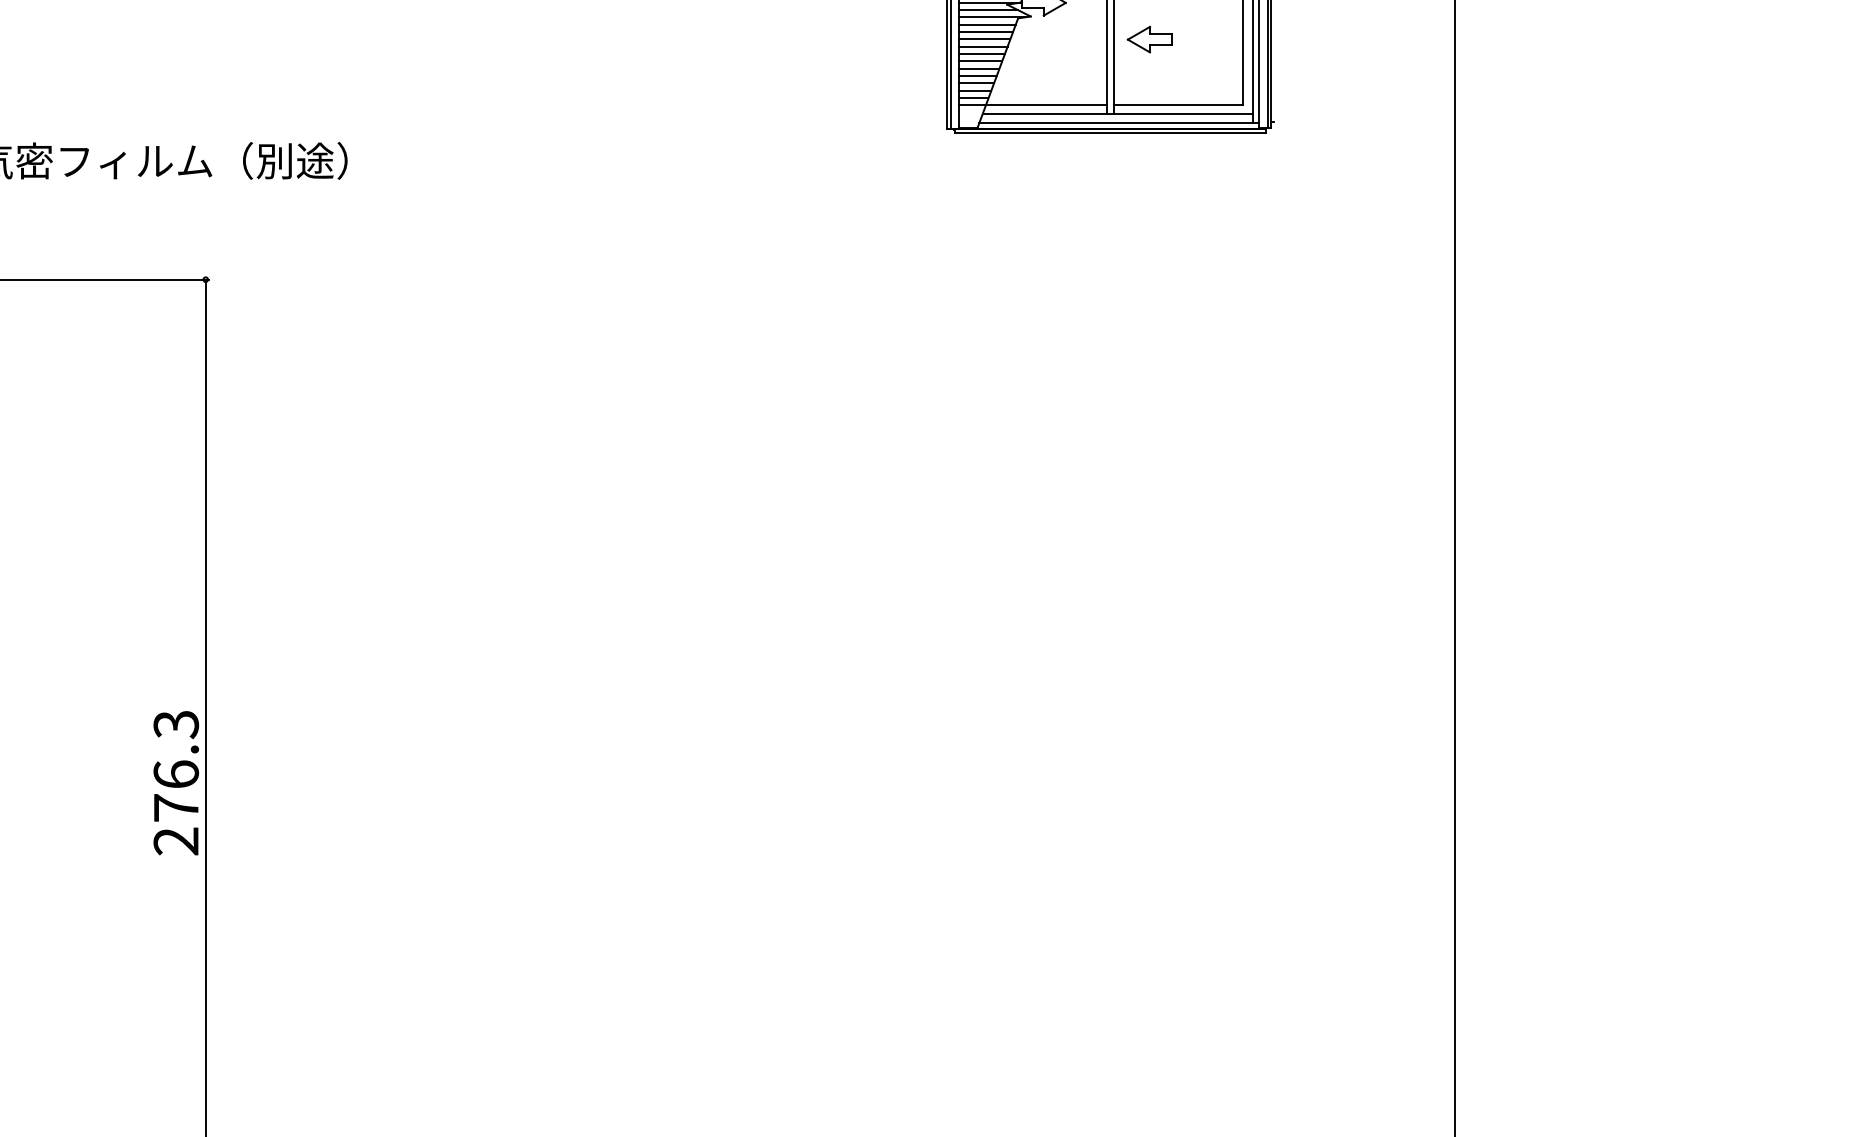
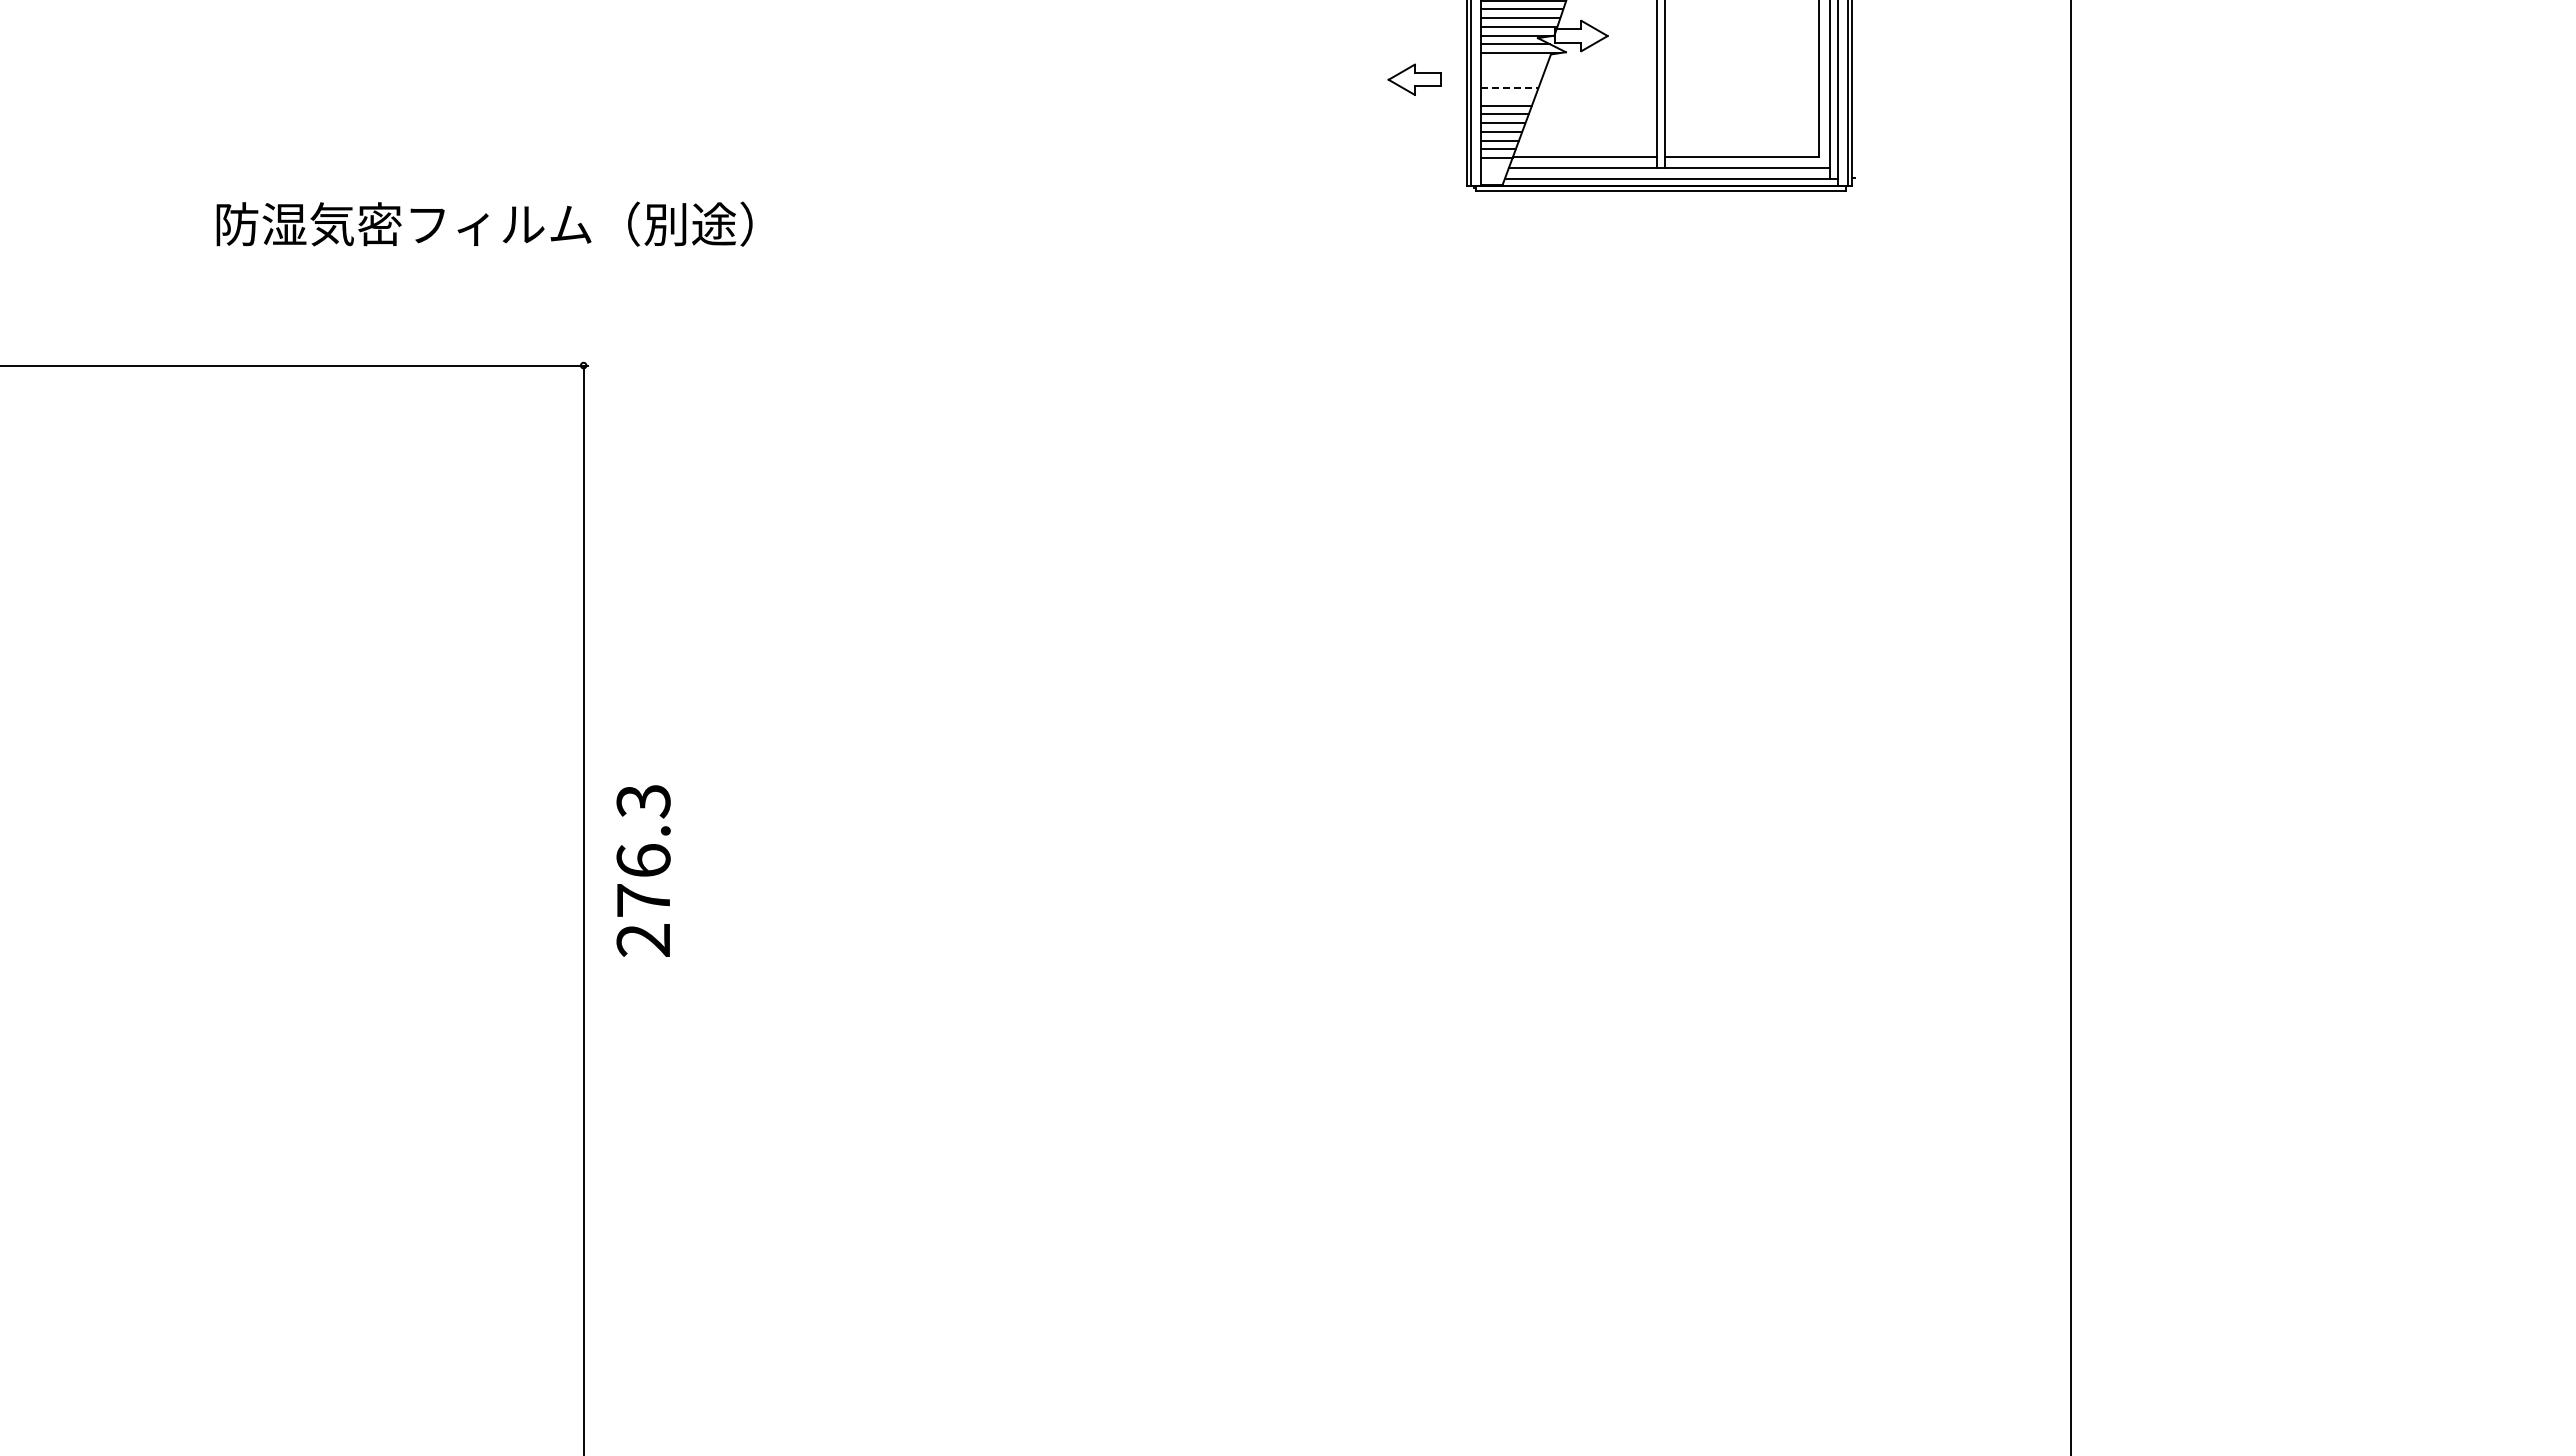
line: (987, 24) -> (1514, 61), removed
line: (985, 31) -> (1512, 70), removed
line: (984, 39) -> (1510, 79), removed
part: (1149, 39) -> (1414, 79), moved
line: (983, 46) -> (1509, 88), solid -> dashed
line: (981, 53) -> (1507, 96), removed
text: (176, 782) -> (643, 870), moved

